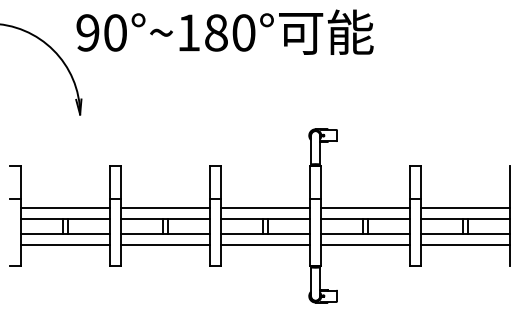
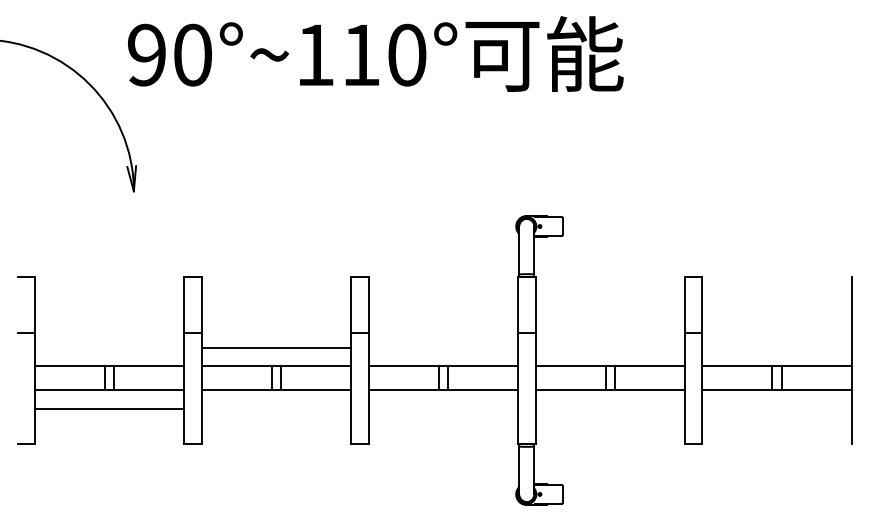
text: (216, 32) -> (361, 54), 90°~180° -> 90°~110°
line: (65, 208) -> (109, 348), removed
line: (265, 208) -> (443, 348), removed
line: (365, 208) -> (610, 348), removed
line: (465, 208) -> (776, 348), removed
line: (165, 244) -> (276, 408), removed
line: (265, 244) -> (443, 408), removed
line: (365, 244) -> (610, 408), removed
line: (465, 244) -> (776, 408), removed

